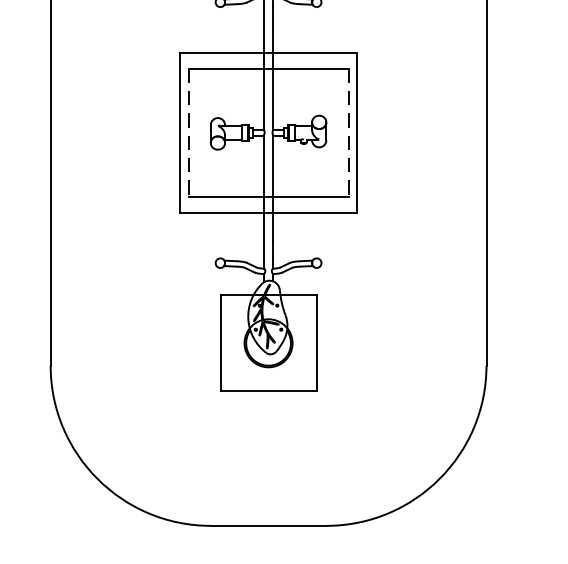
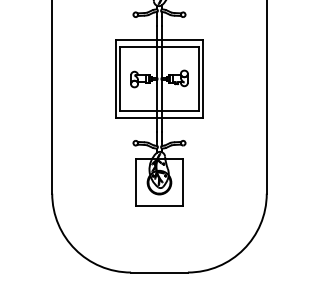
line: (189, 131) -> (120, 78), dashed -> solid
line: (347, 131) -> (198, 78), dashed -> solid

